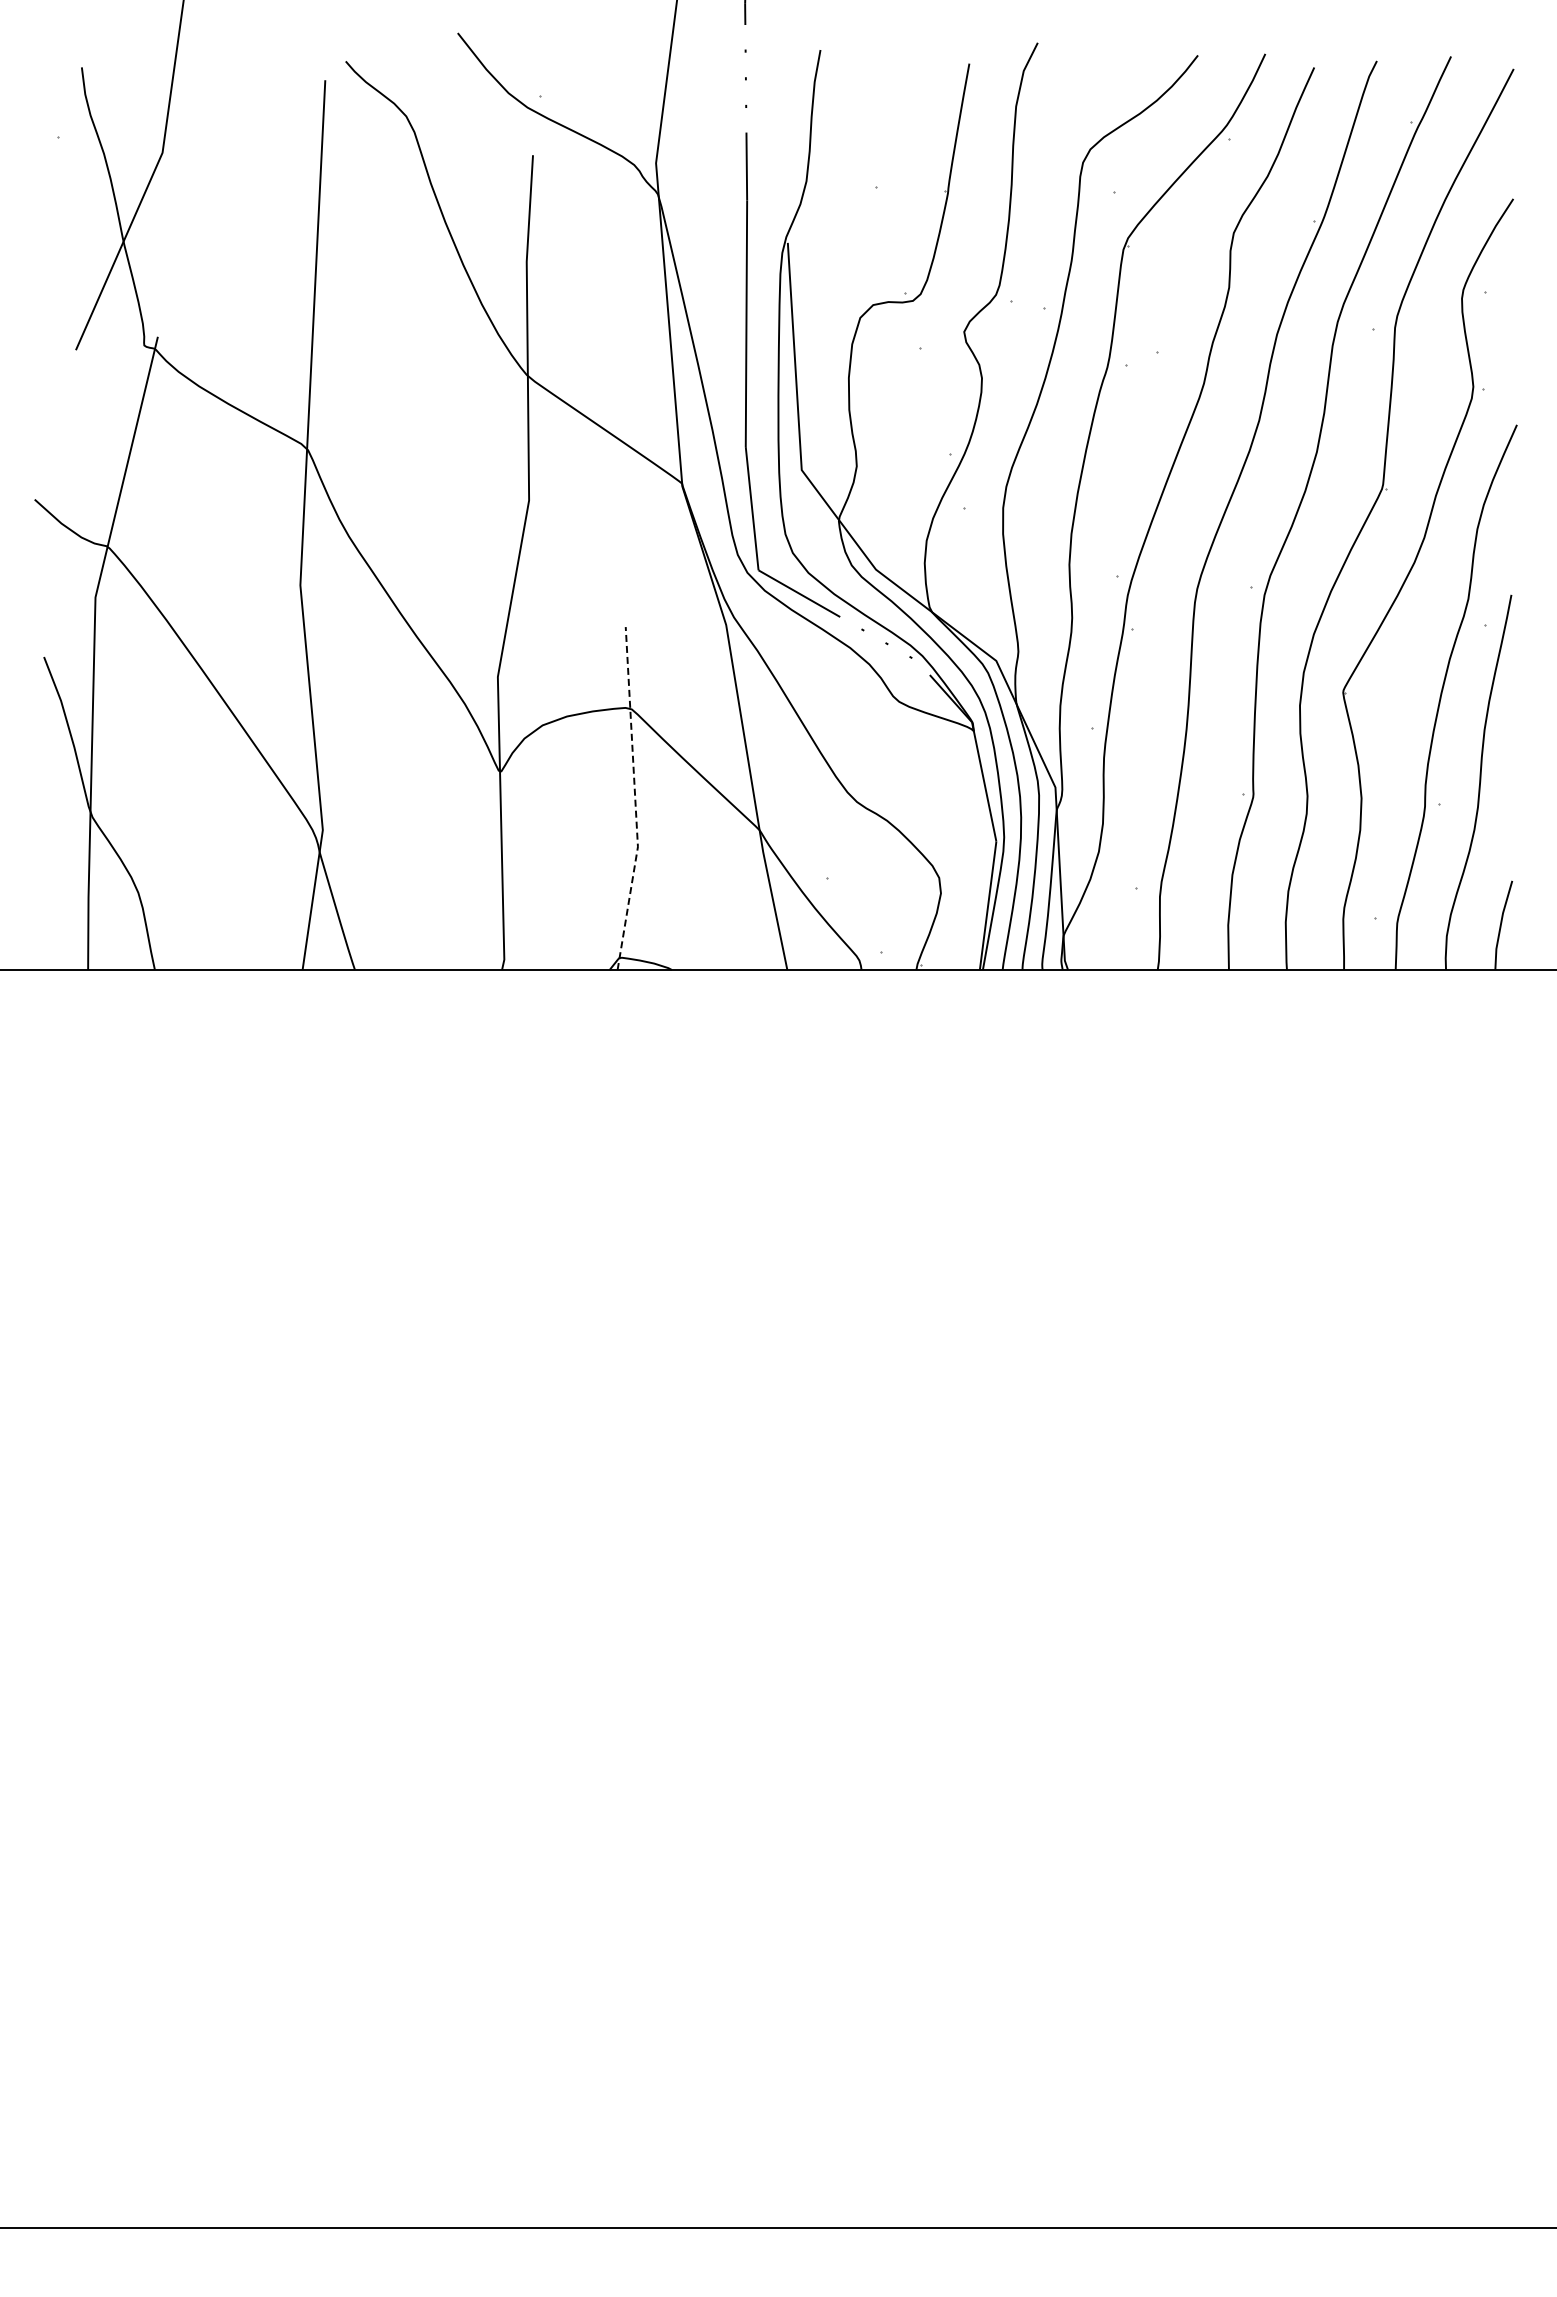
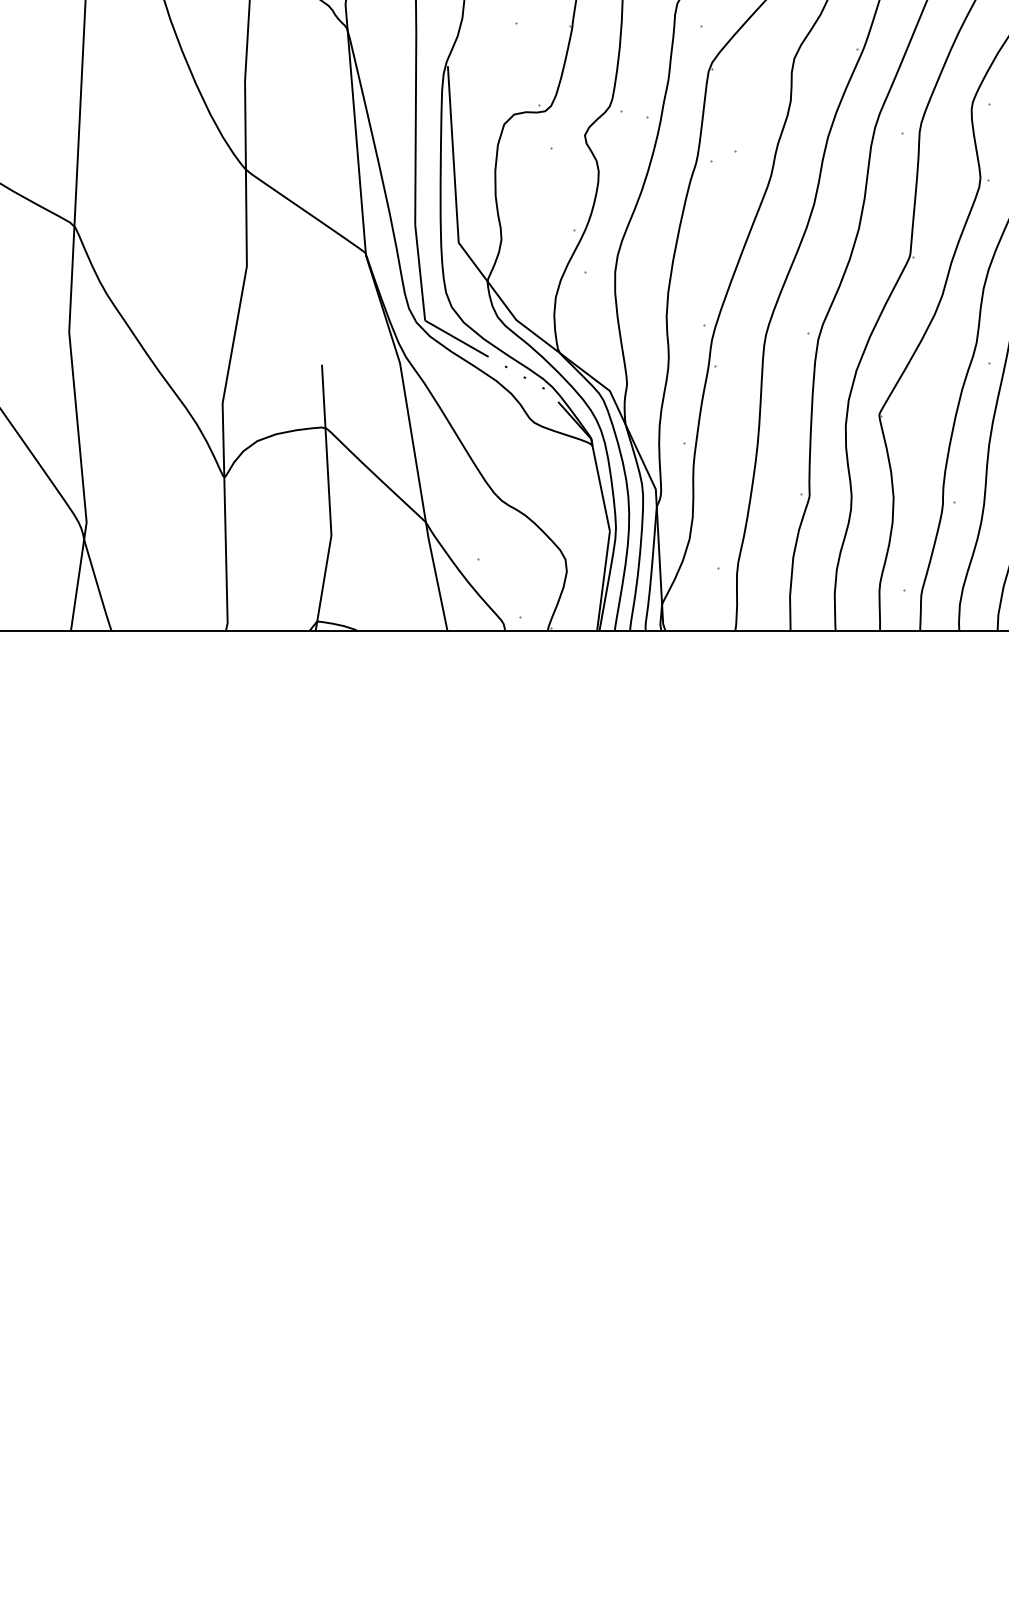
line: (635, 799) -> (329, 498), dashed -> solid

